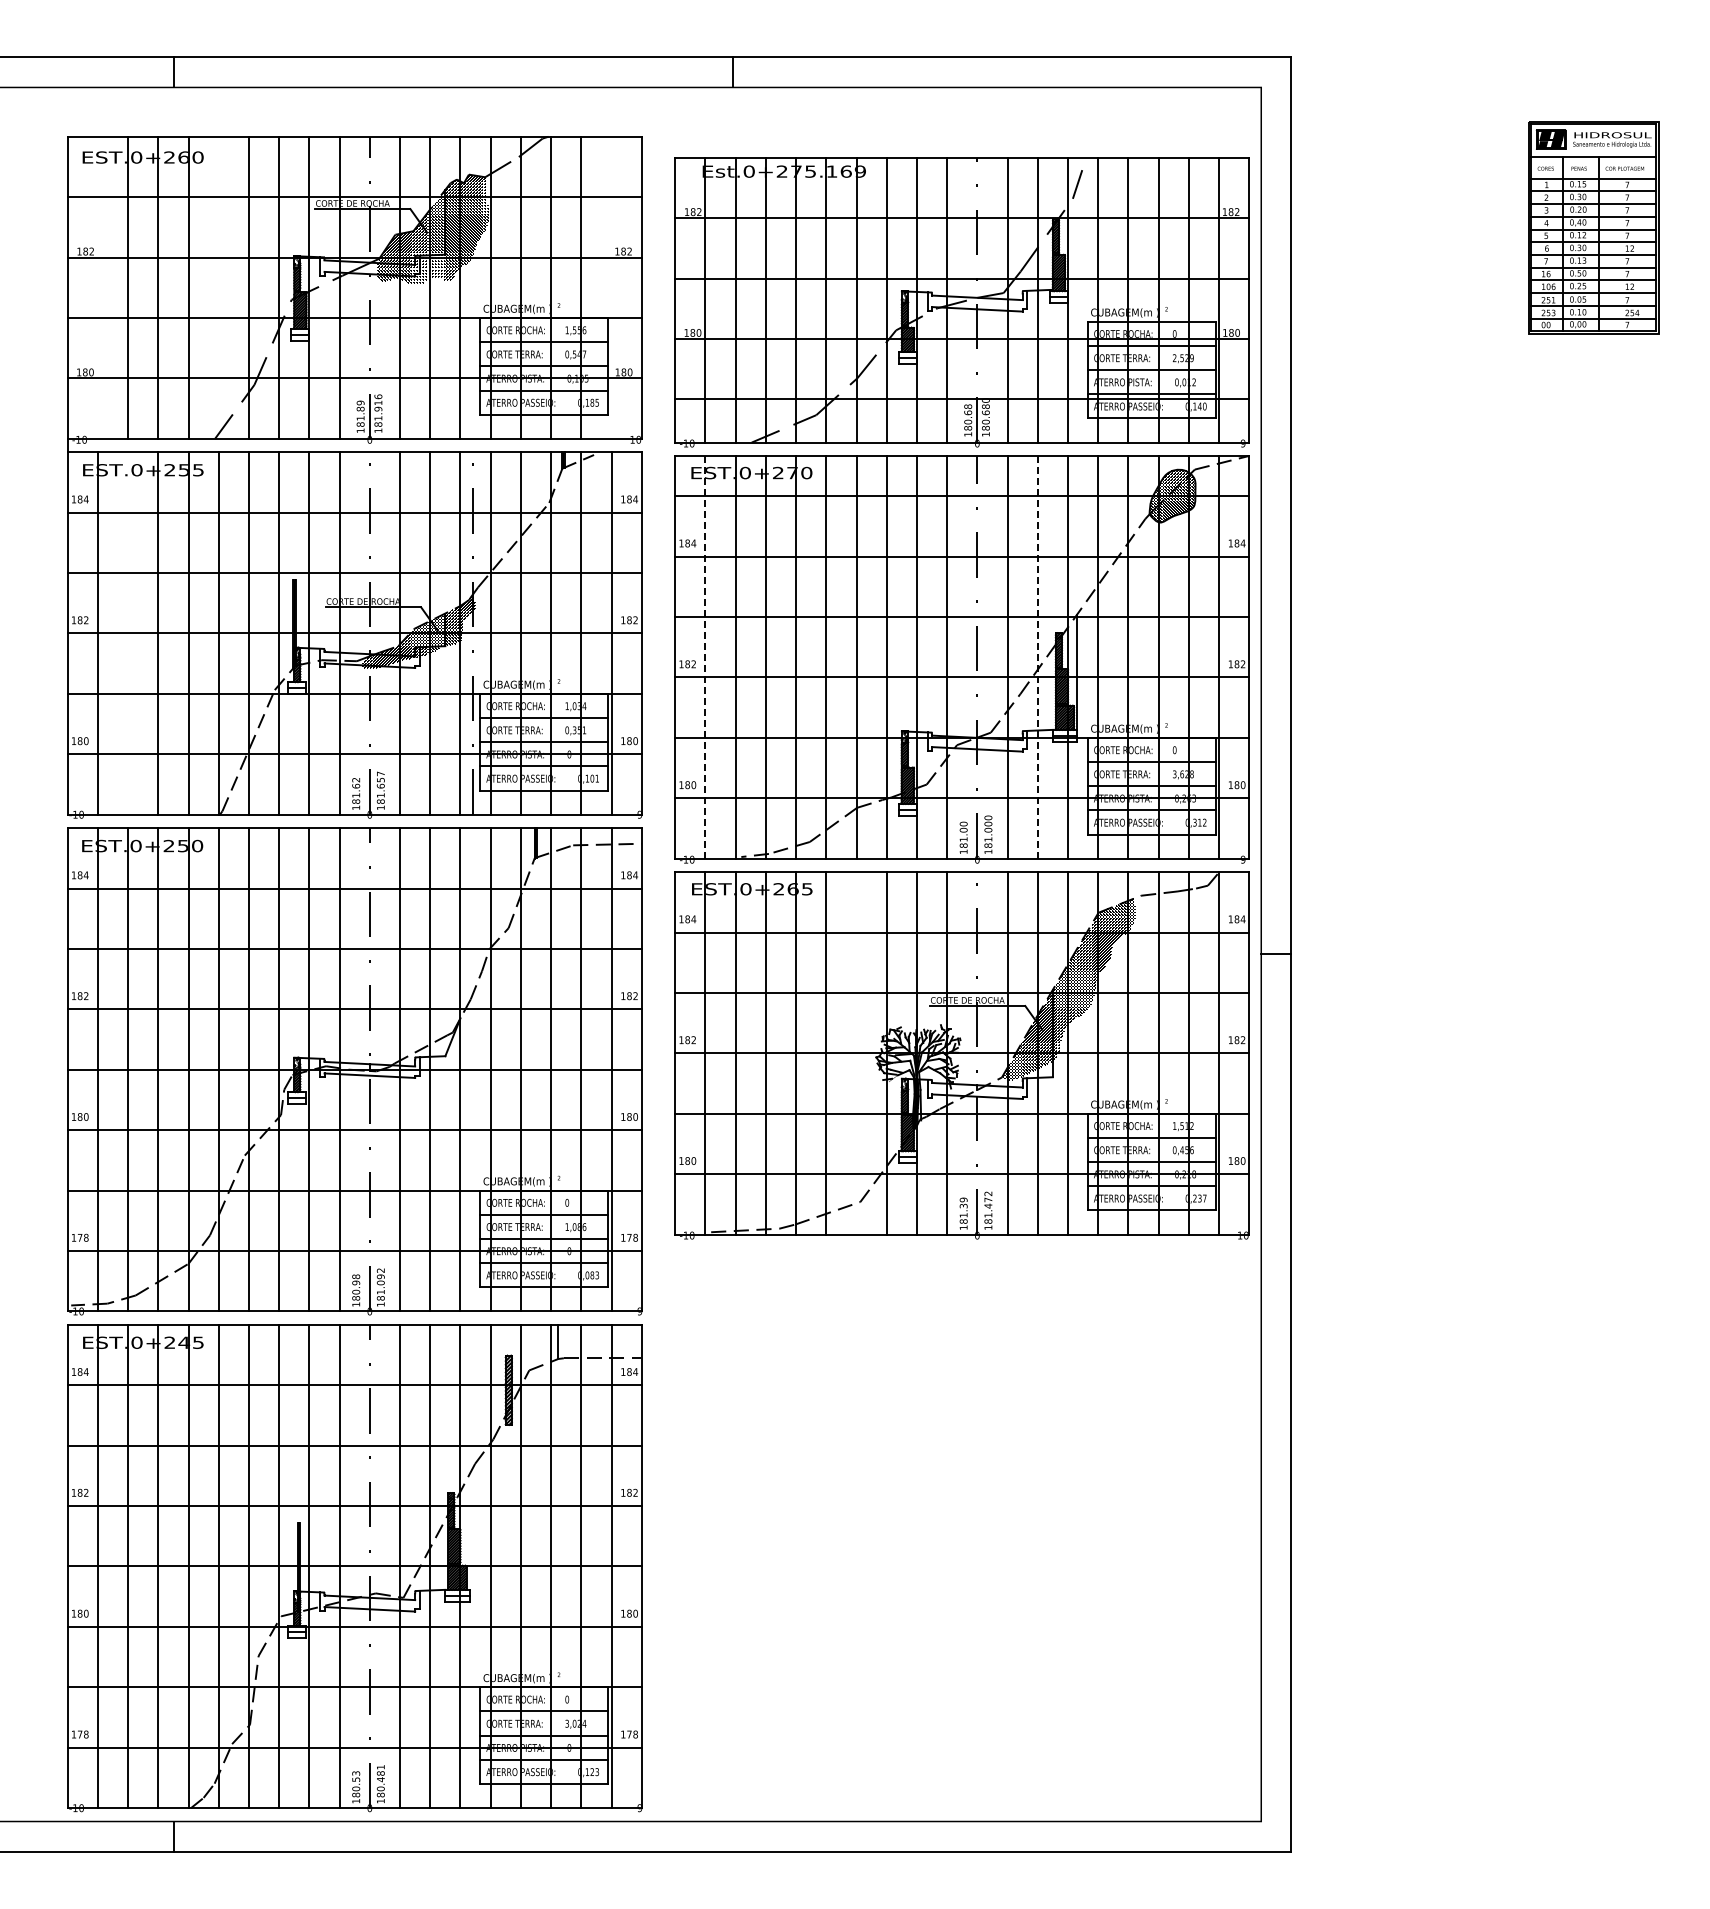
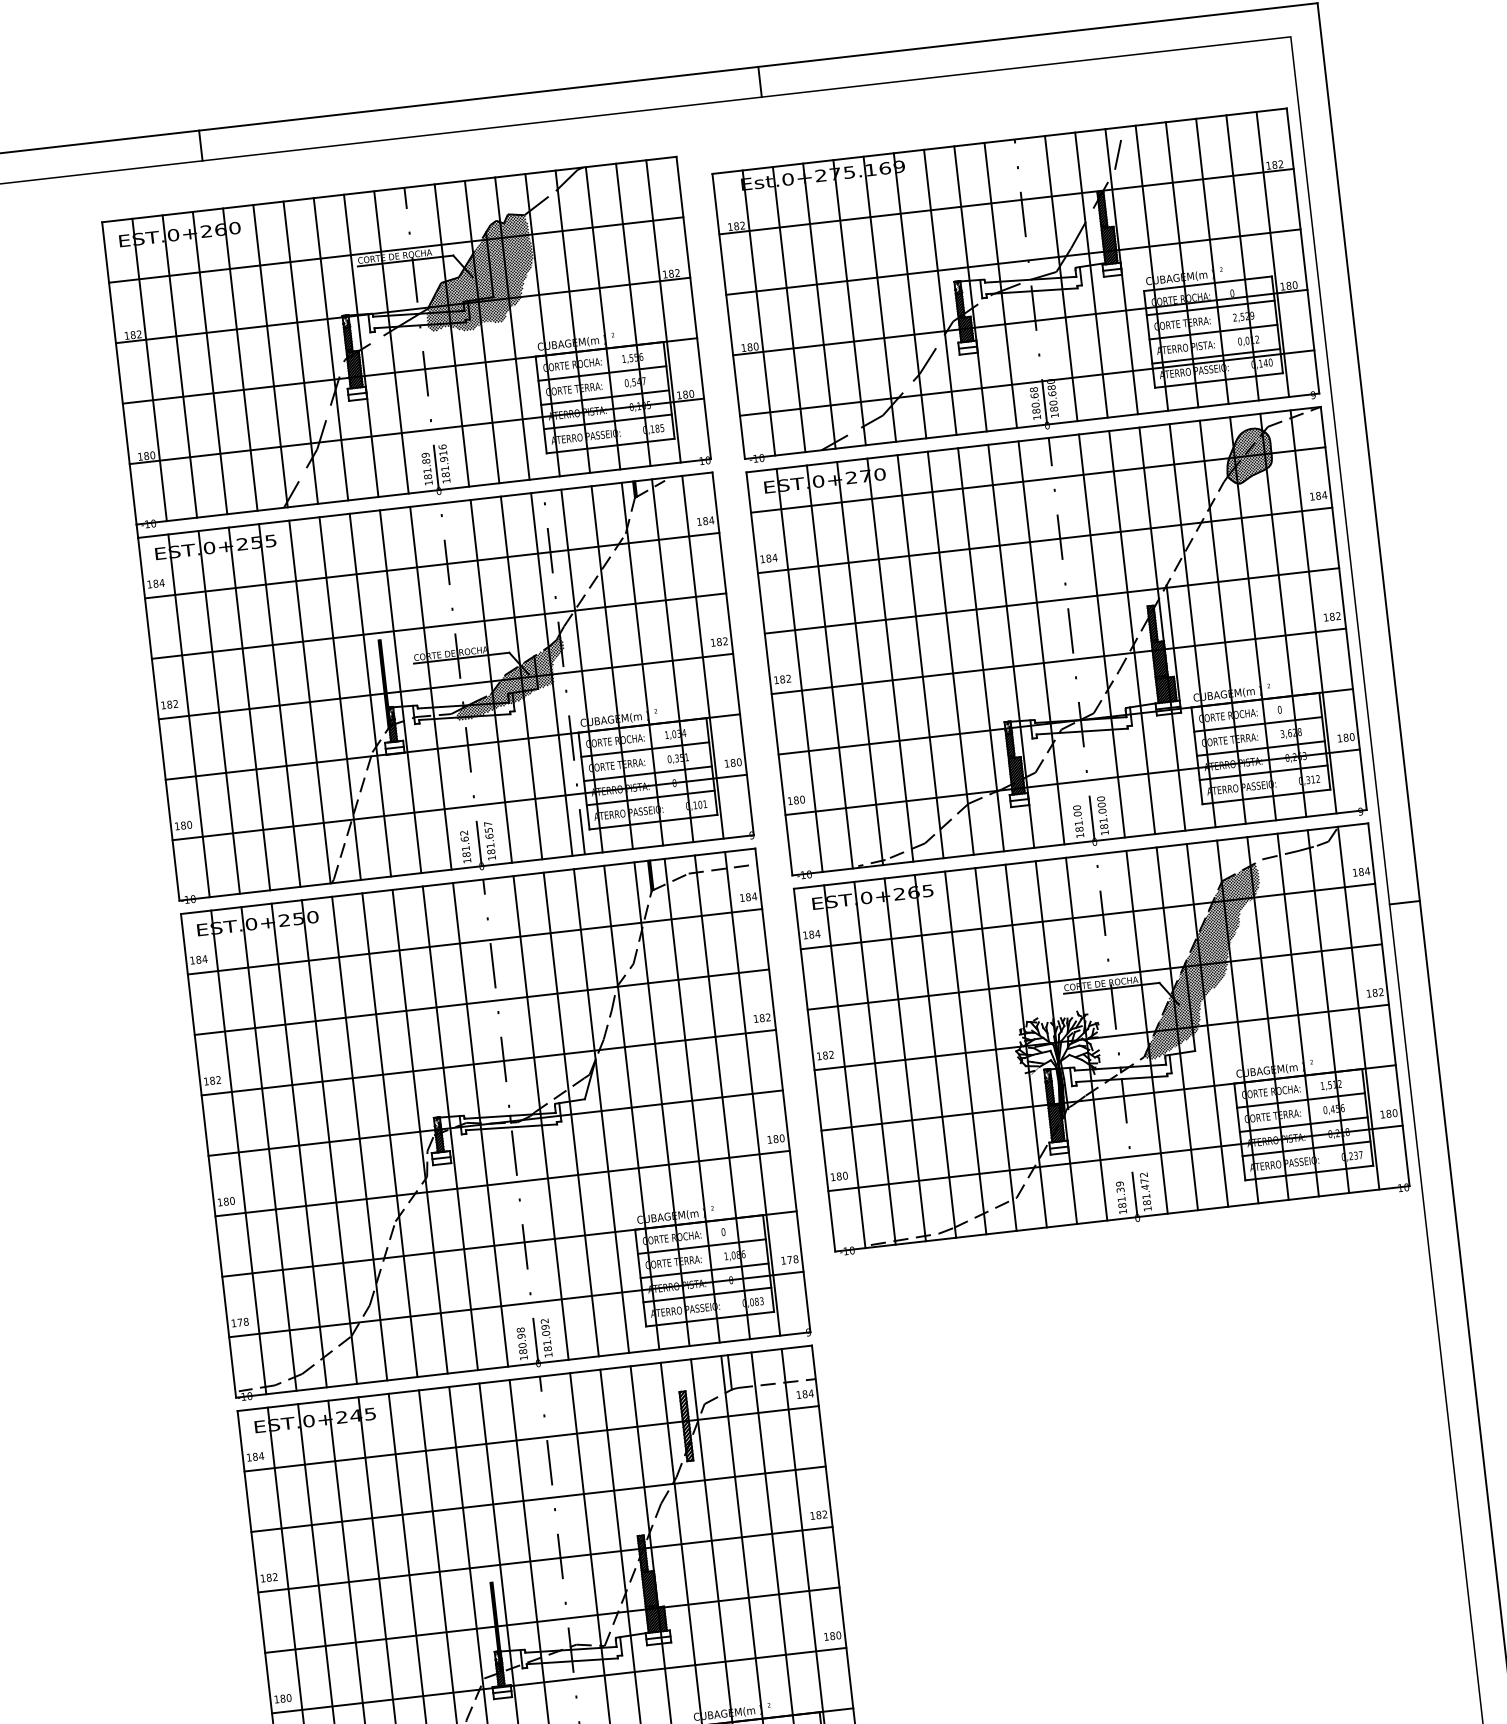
line: (97, 287) -> (149, 369), added
line: (218, 287) -> (270, 355), added
line: (611, 287) -> (663, 311), added
line: (128, 633) -> (219, 712), added
line: (705, 656) -> (799, 669), dashed -> solid
line: (1037, 656) -> (1131, 631), dashed -> solid
line: (856, 1053) -> (995, 1049), added

